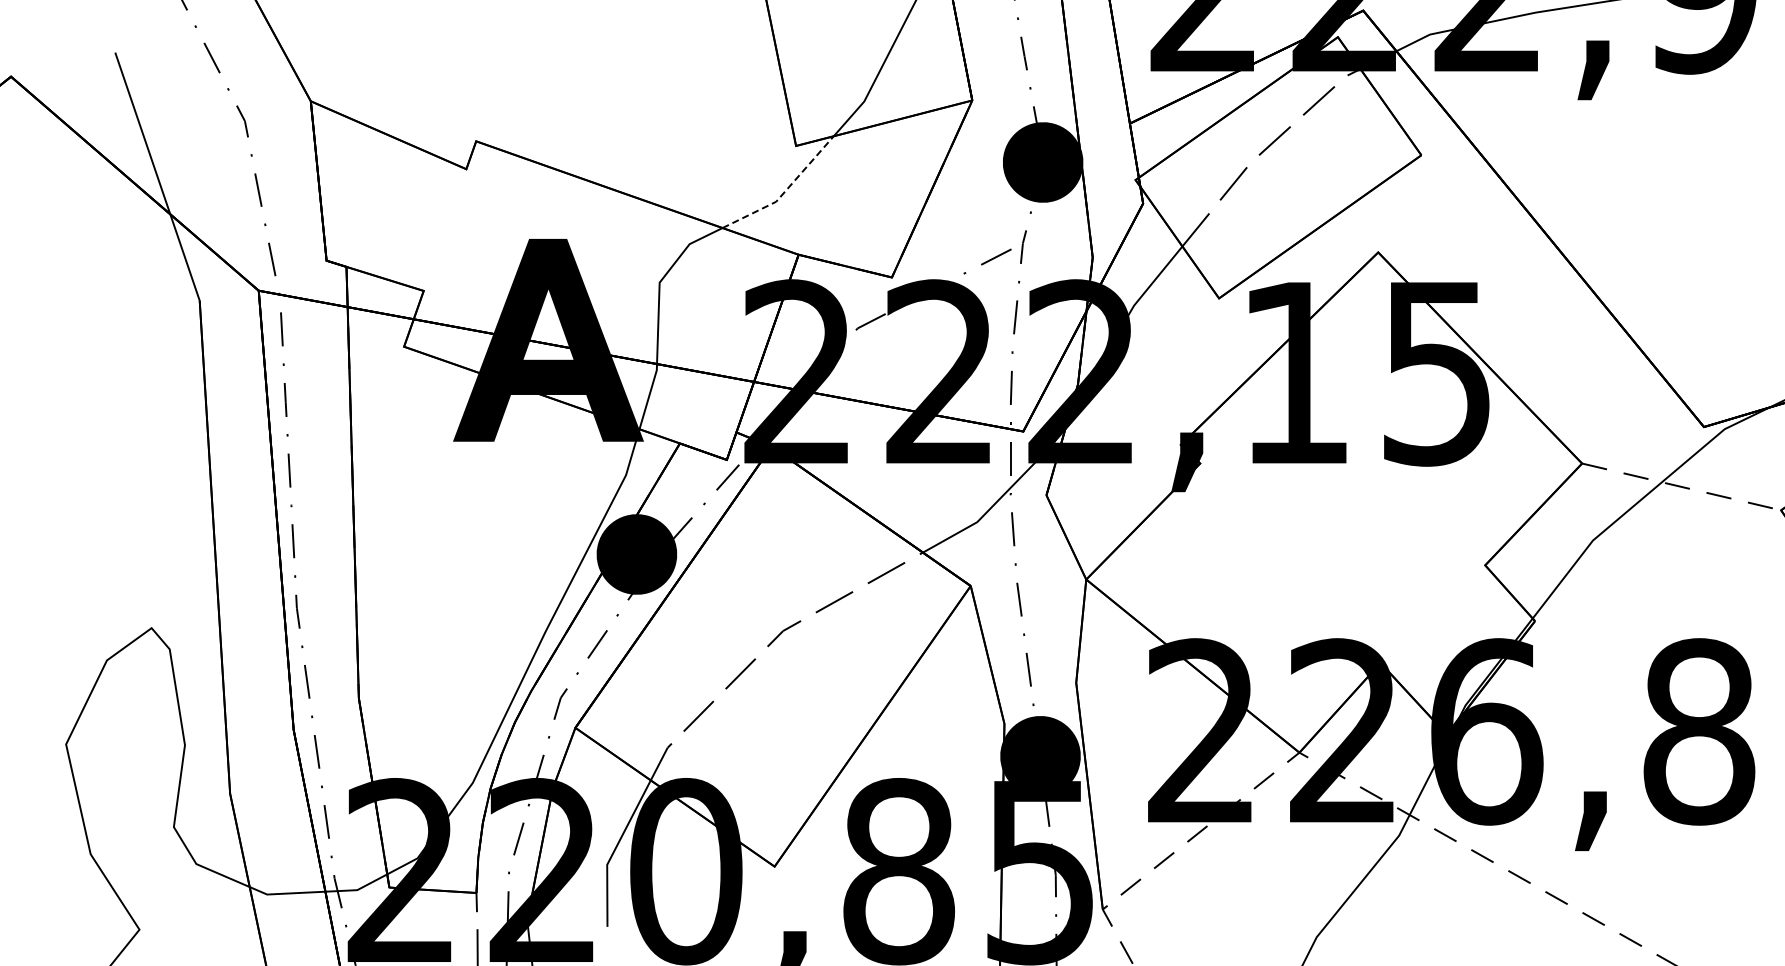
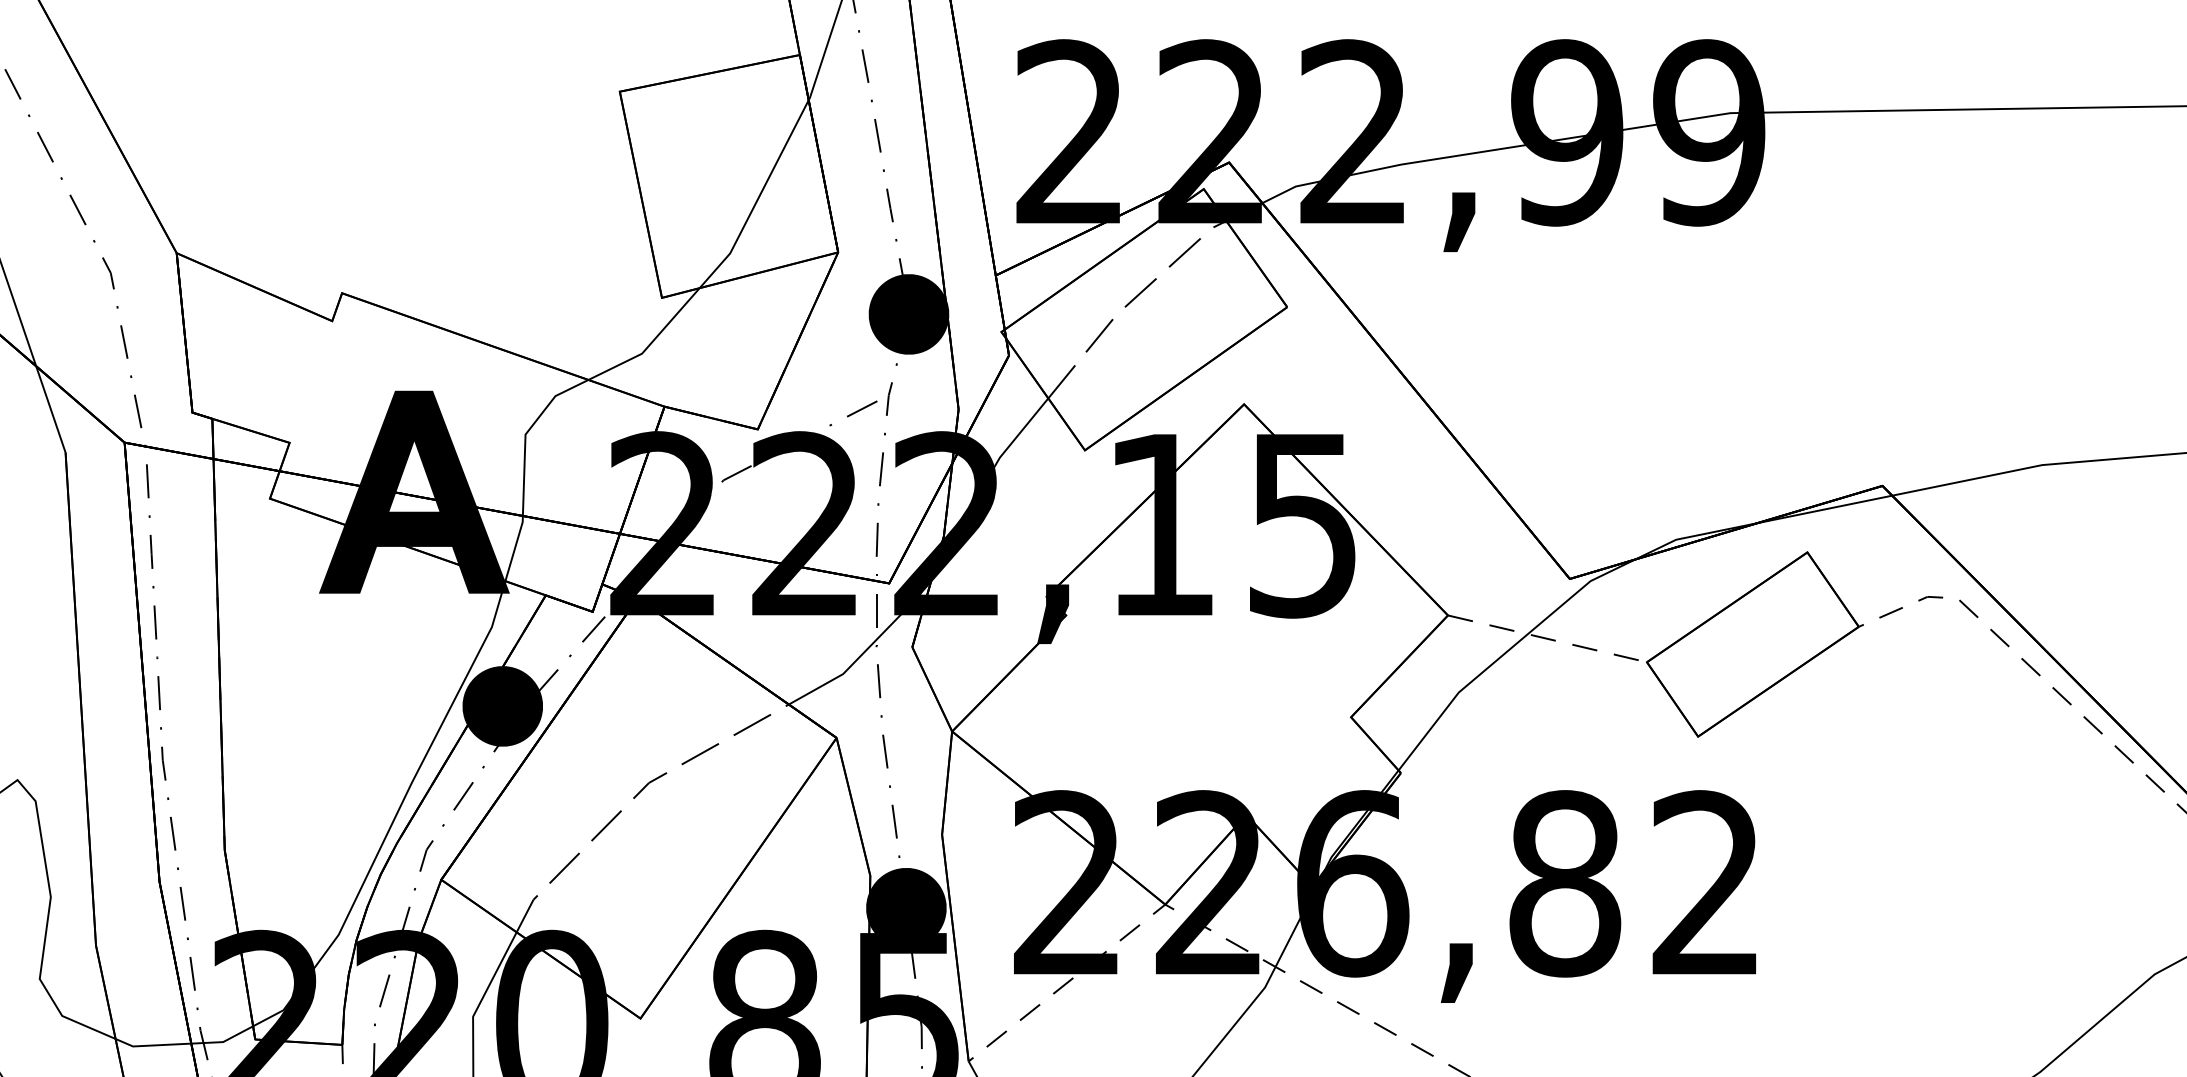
line: (785, 191) -> (651, 343), dashed -> solid

